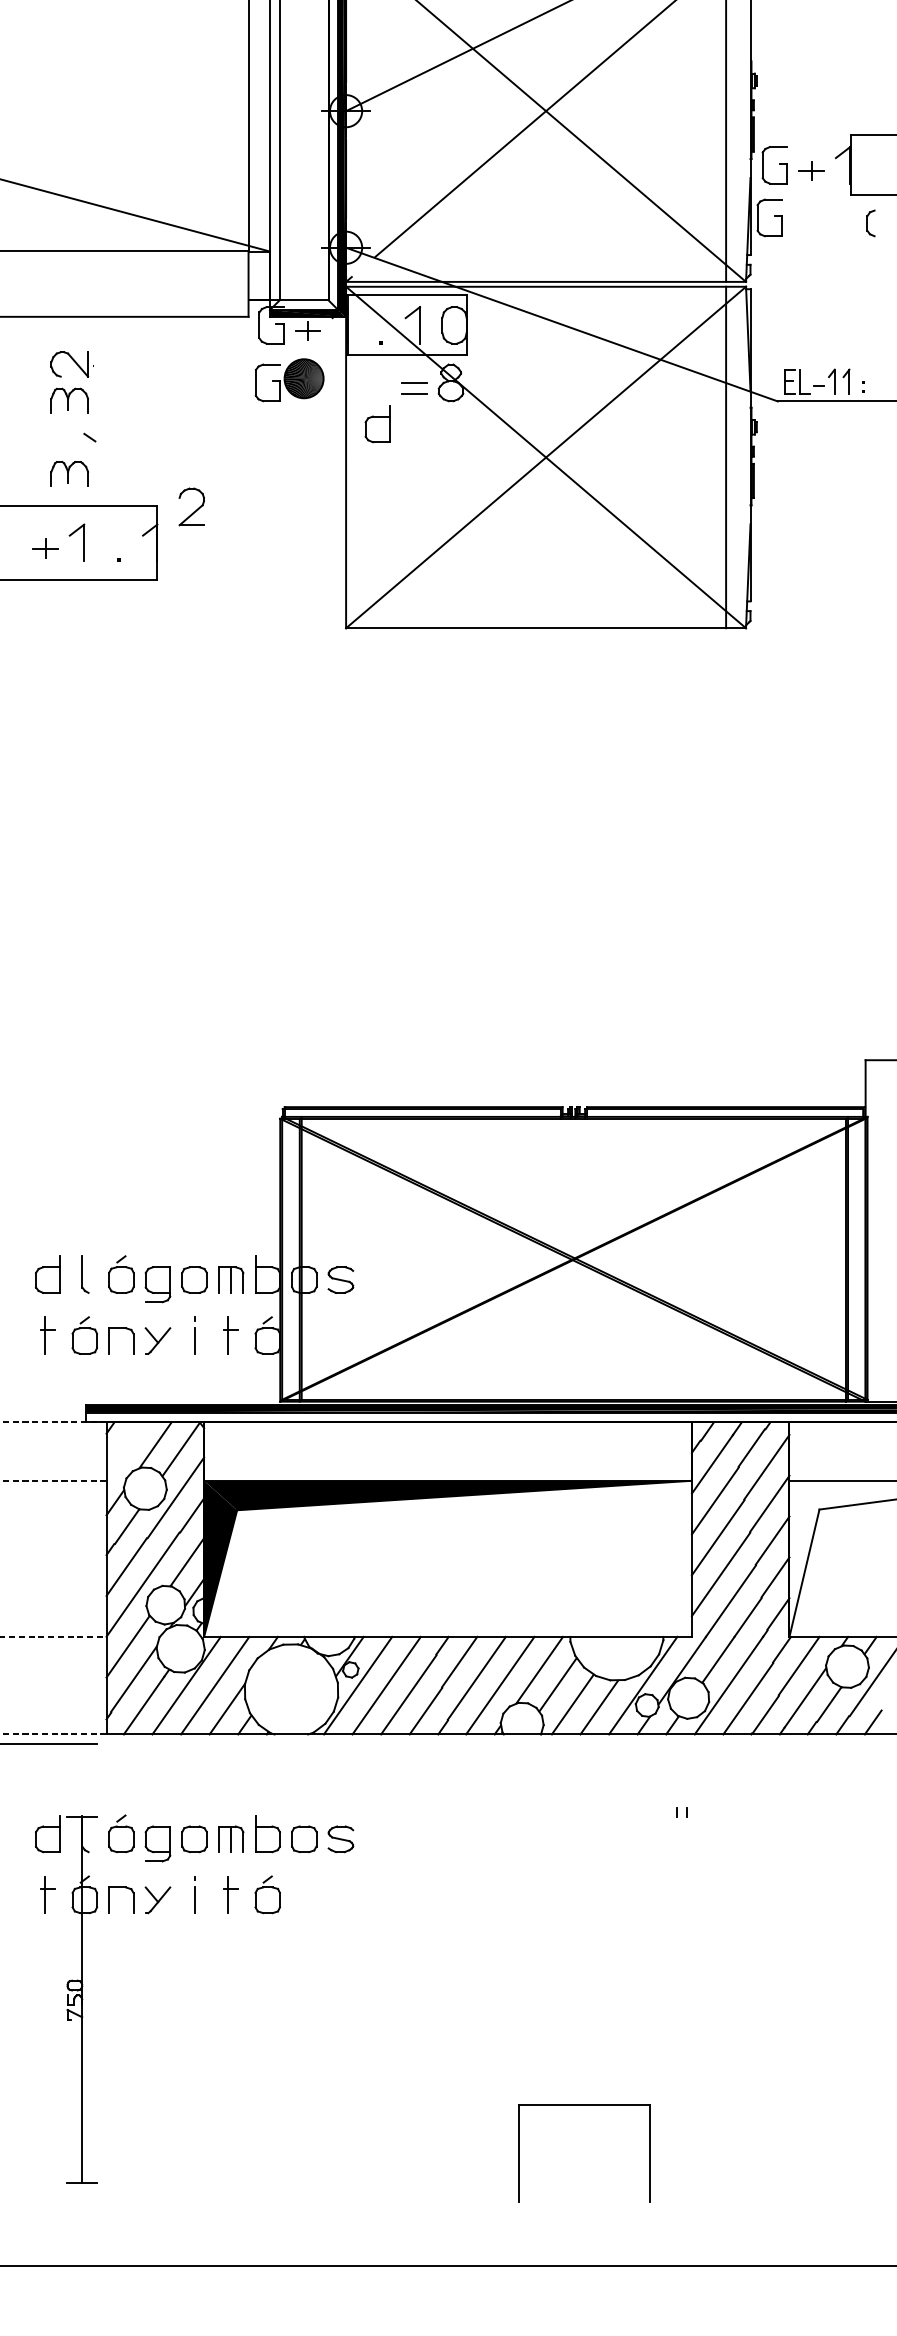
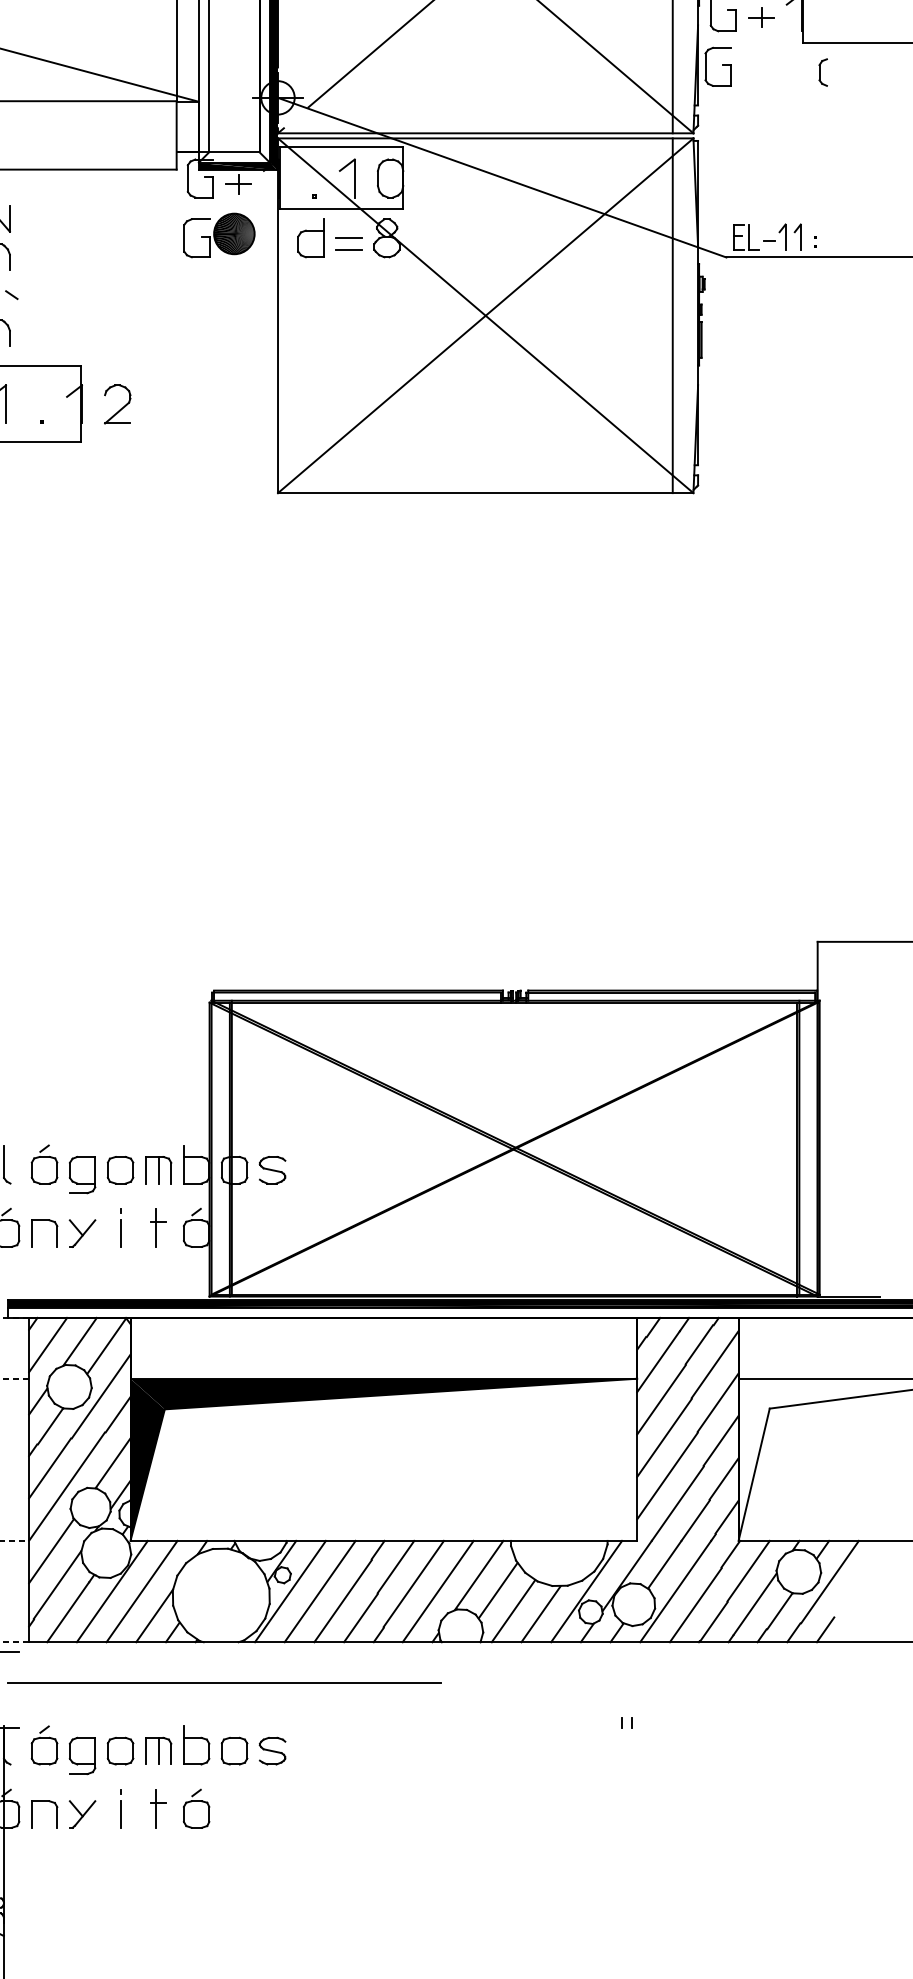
part: (377, 424) -> (310, 238), moved
part: (191, 506) -> (117, 404), moved
line: (124, 1448) -> (47, 1345), added
line: (294, 1773) -> (224, 1682), added

